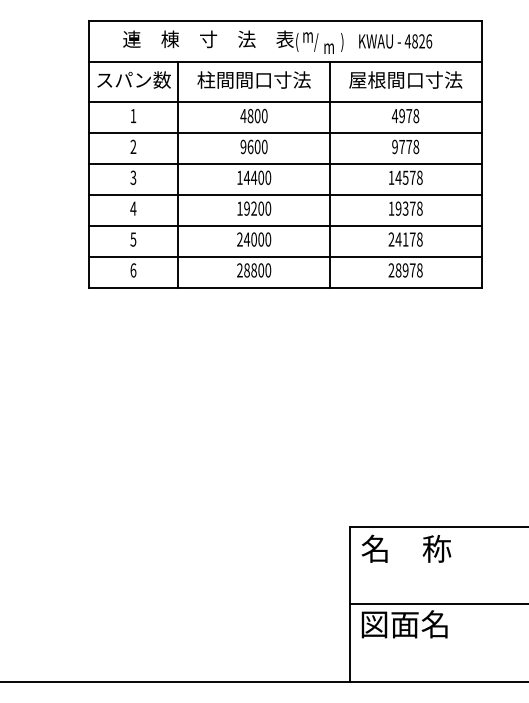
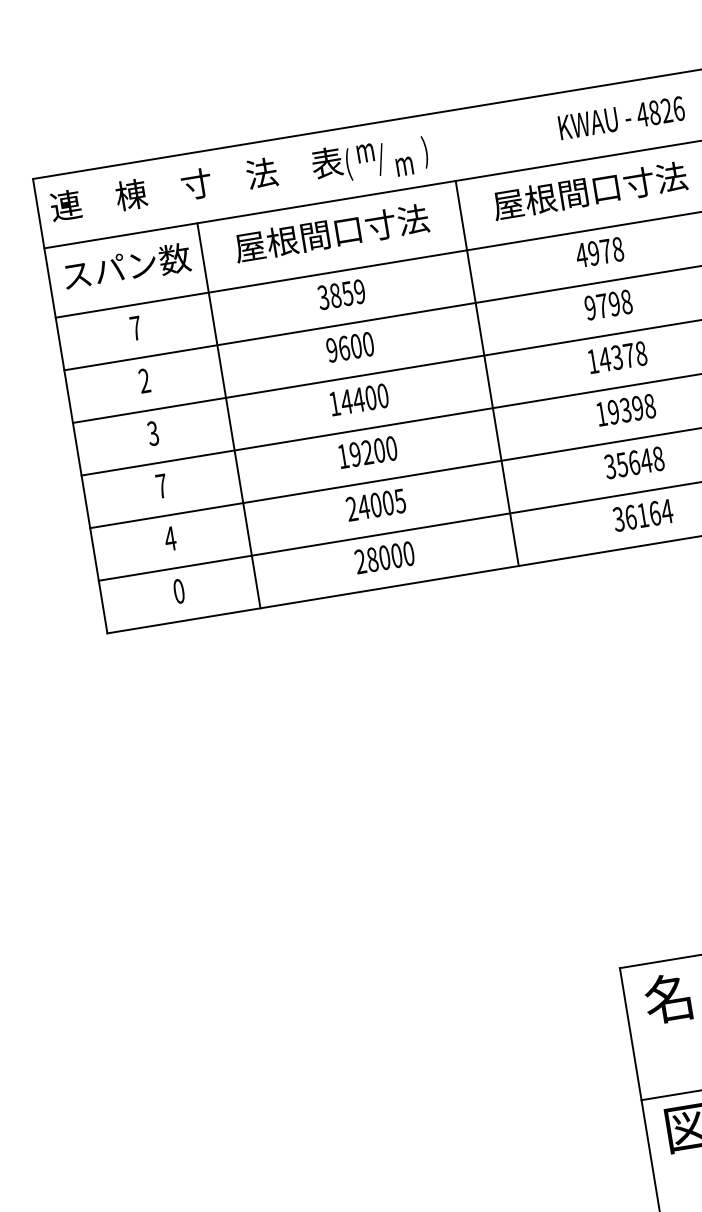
text: (233, 41) -> (239, 180), moved
text: (395, 41) -> (621, 118), moved
text: (215, 79) -> (265, 243), 柱間間口寸法 -> 屋根間口寸法
text: (253, 115) -> (340, 293), 4800 -> 3859
text: (133, 116) -> (136, 329), 1 -> 7
text: (409, 146) -> (614, 303), 9778 -> 9798
text: (405, 176) -> (616, 355), 14578 -> 14378
text: (133, 208) -> (161, 485), 4 -> 7
text: (412, 208) -> (637, 407), 19378 -> 19398
text: (133, 239) -> (170, 538), 5 -> 4
text: (268, 239) -> (400, 501), 24000 -> 24005
text: (401, 239) -> (627, 463), 24178 -> 35648
text: (133, 270) -> (179, 591), 6 -> 0
text: (253, 270) -> (383, 558), 28800 -> 28000
text: (405, 270) -> (642, 515), 28978 -> 36164

